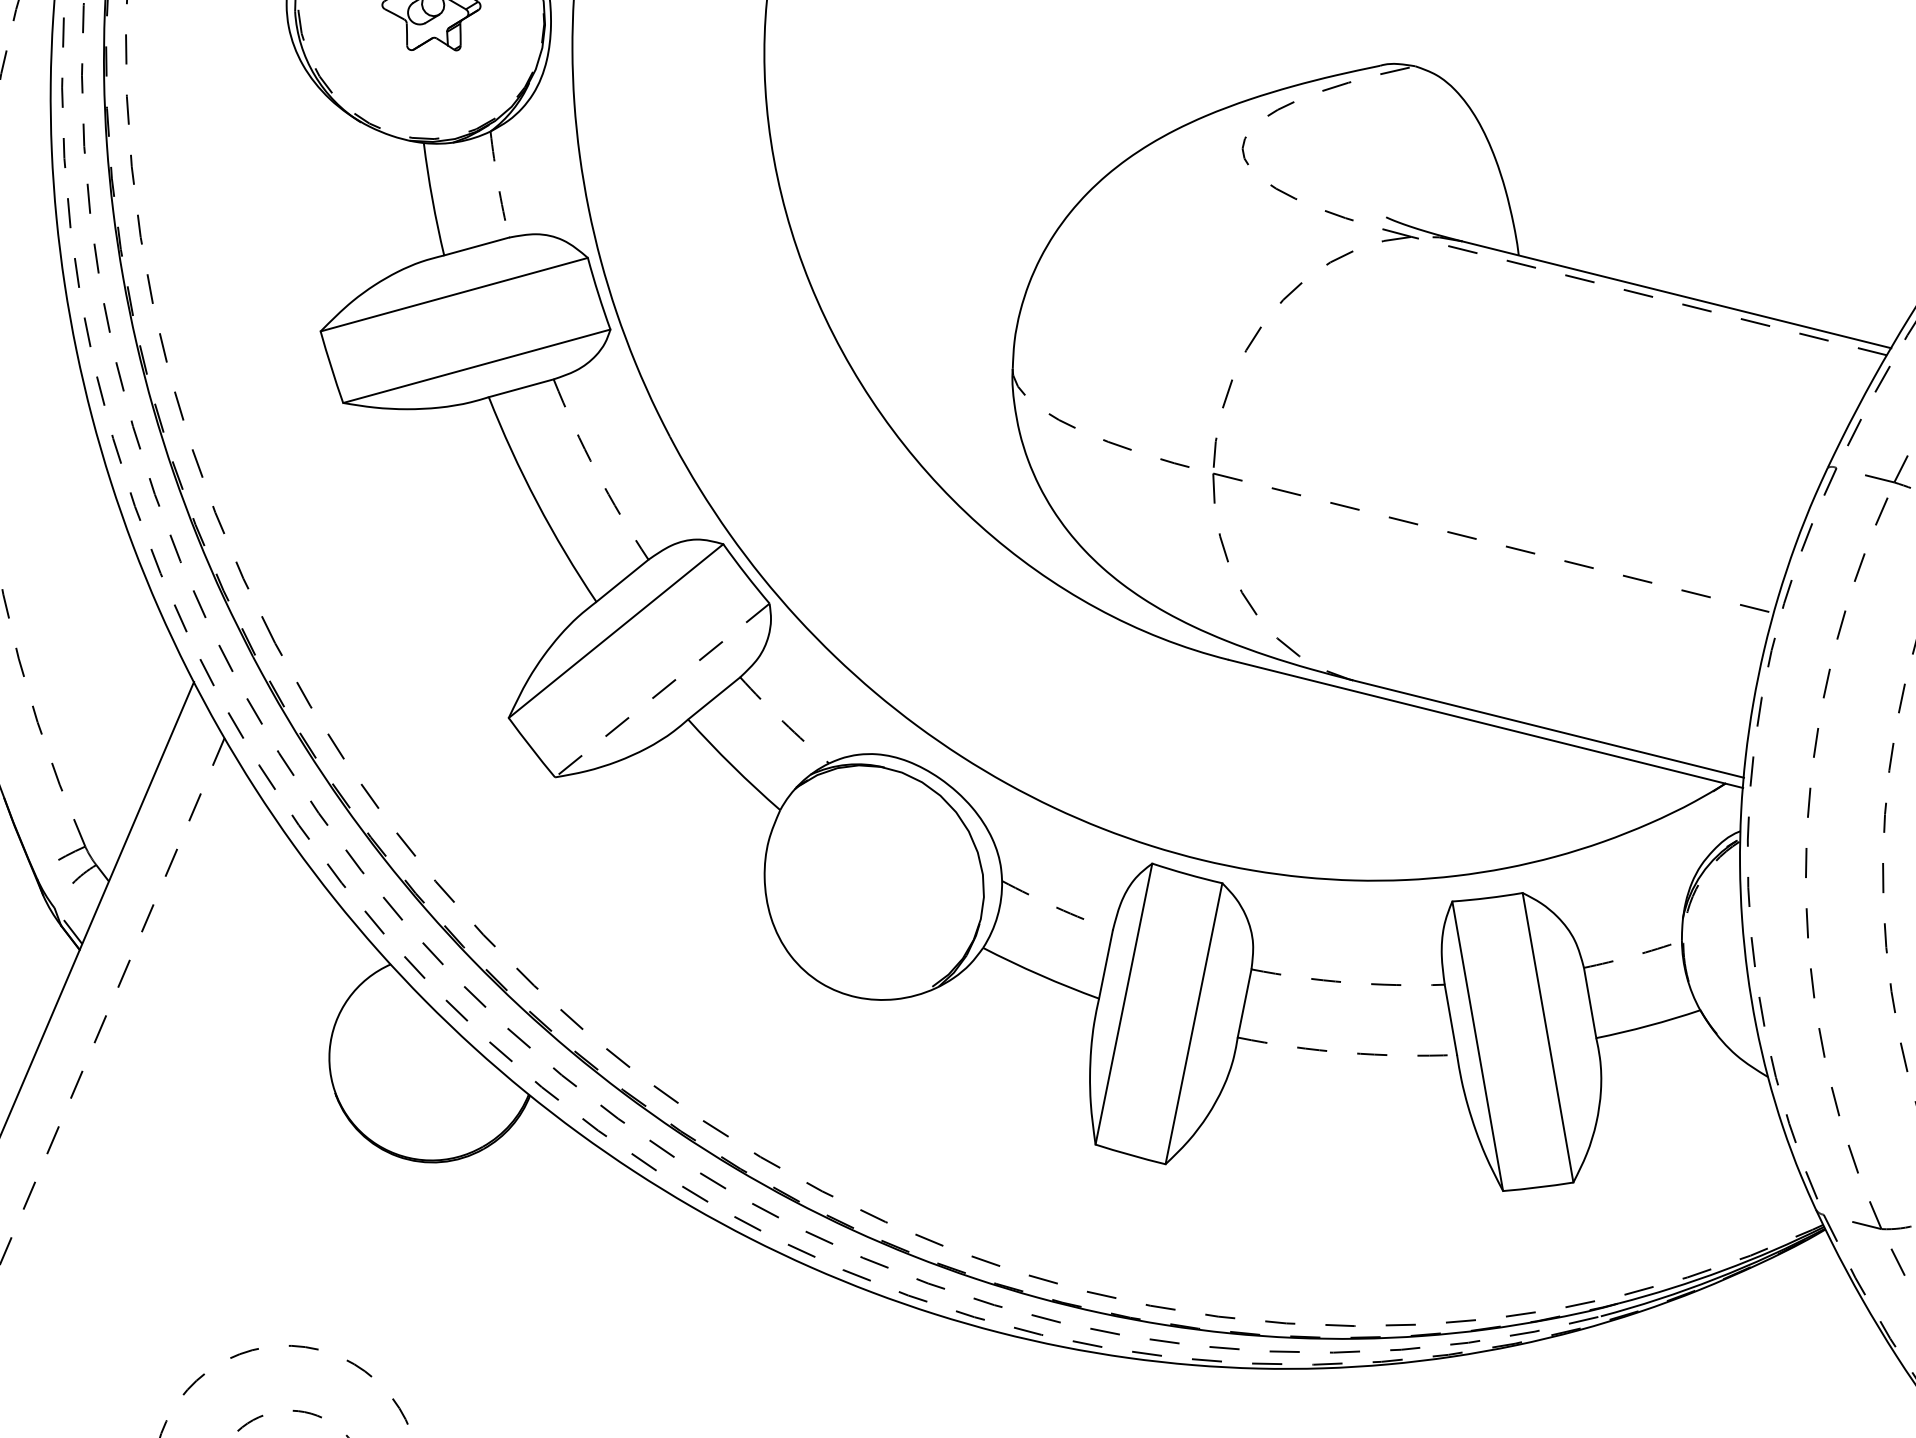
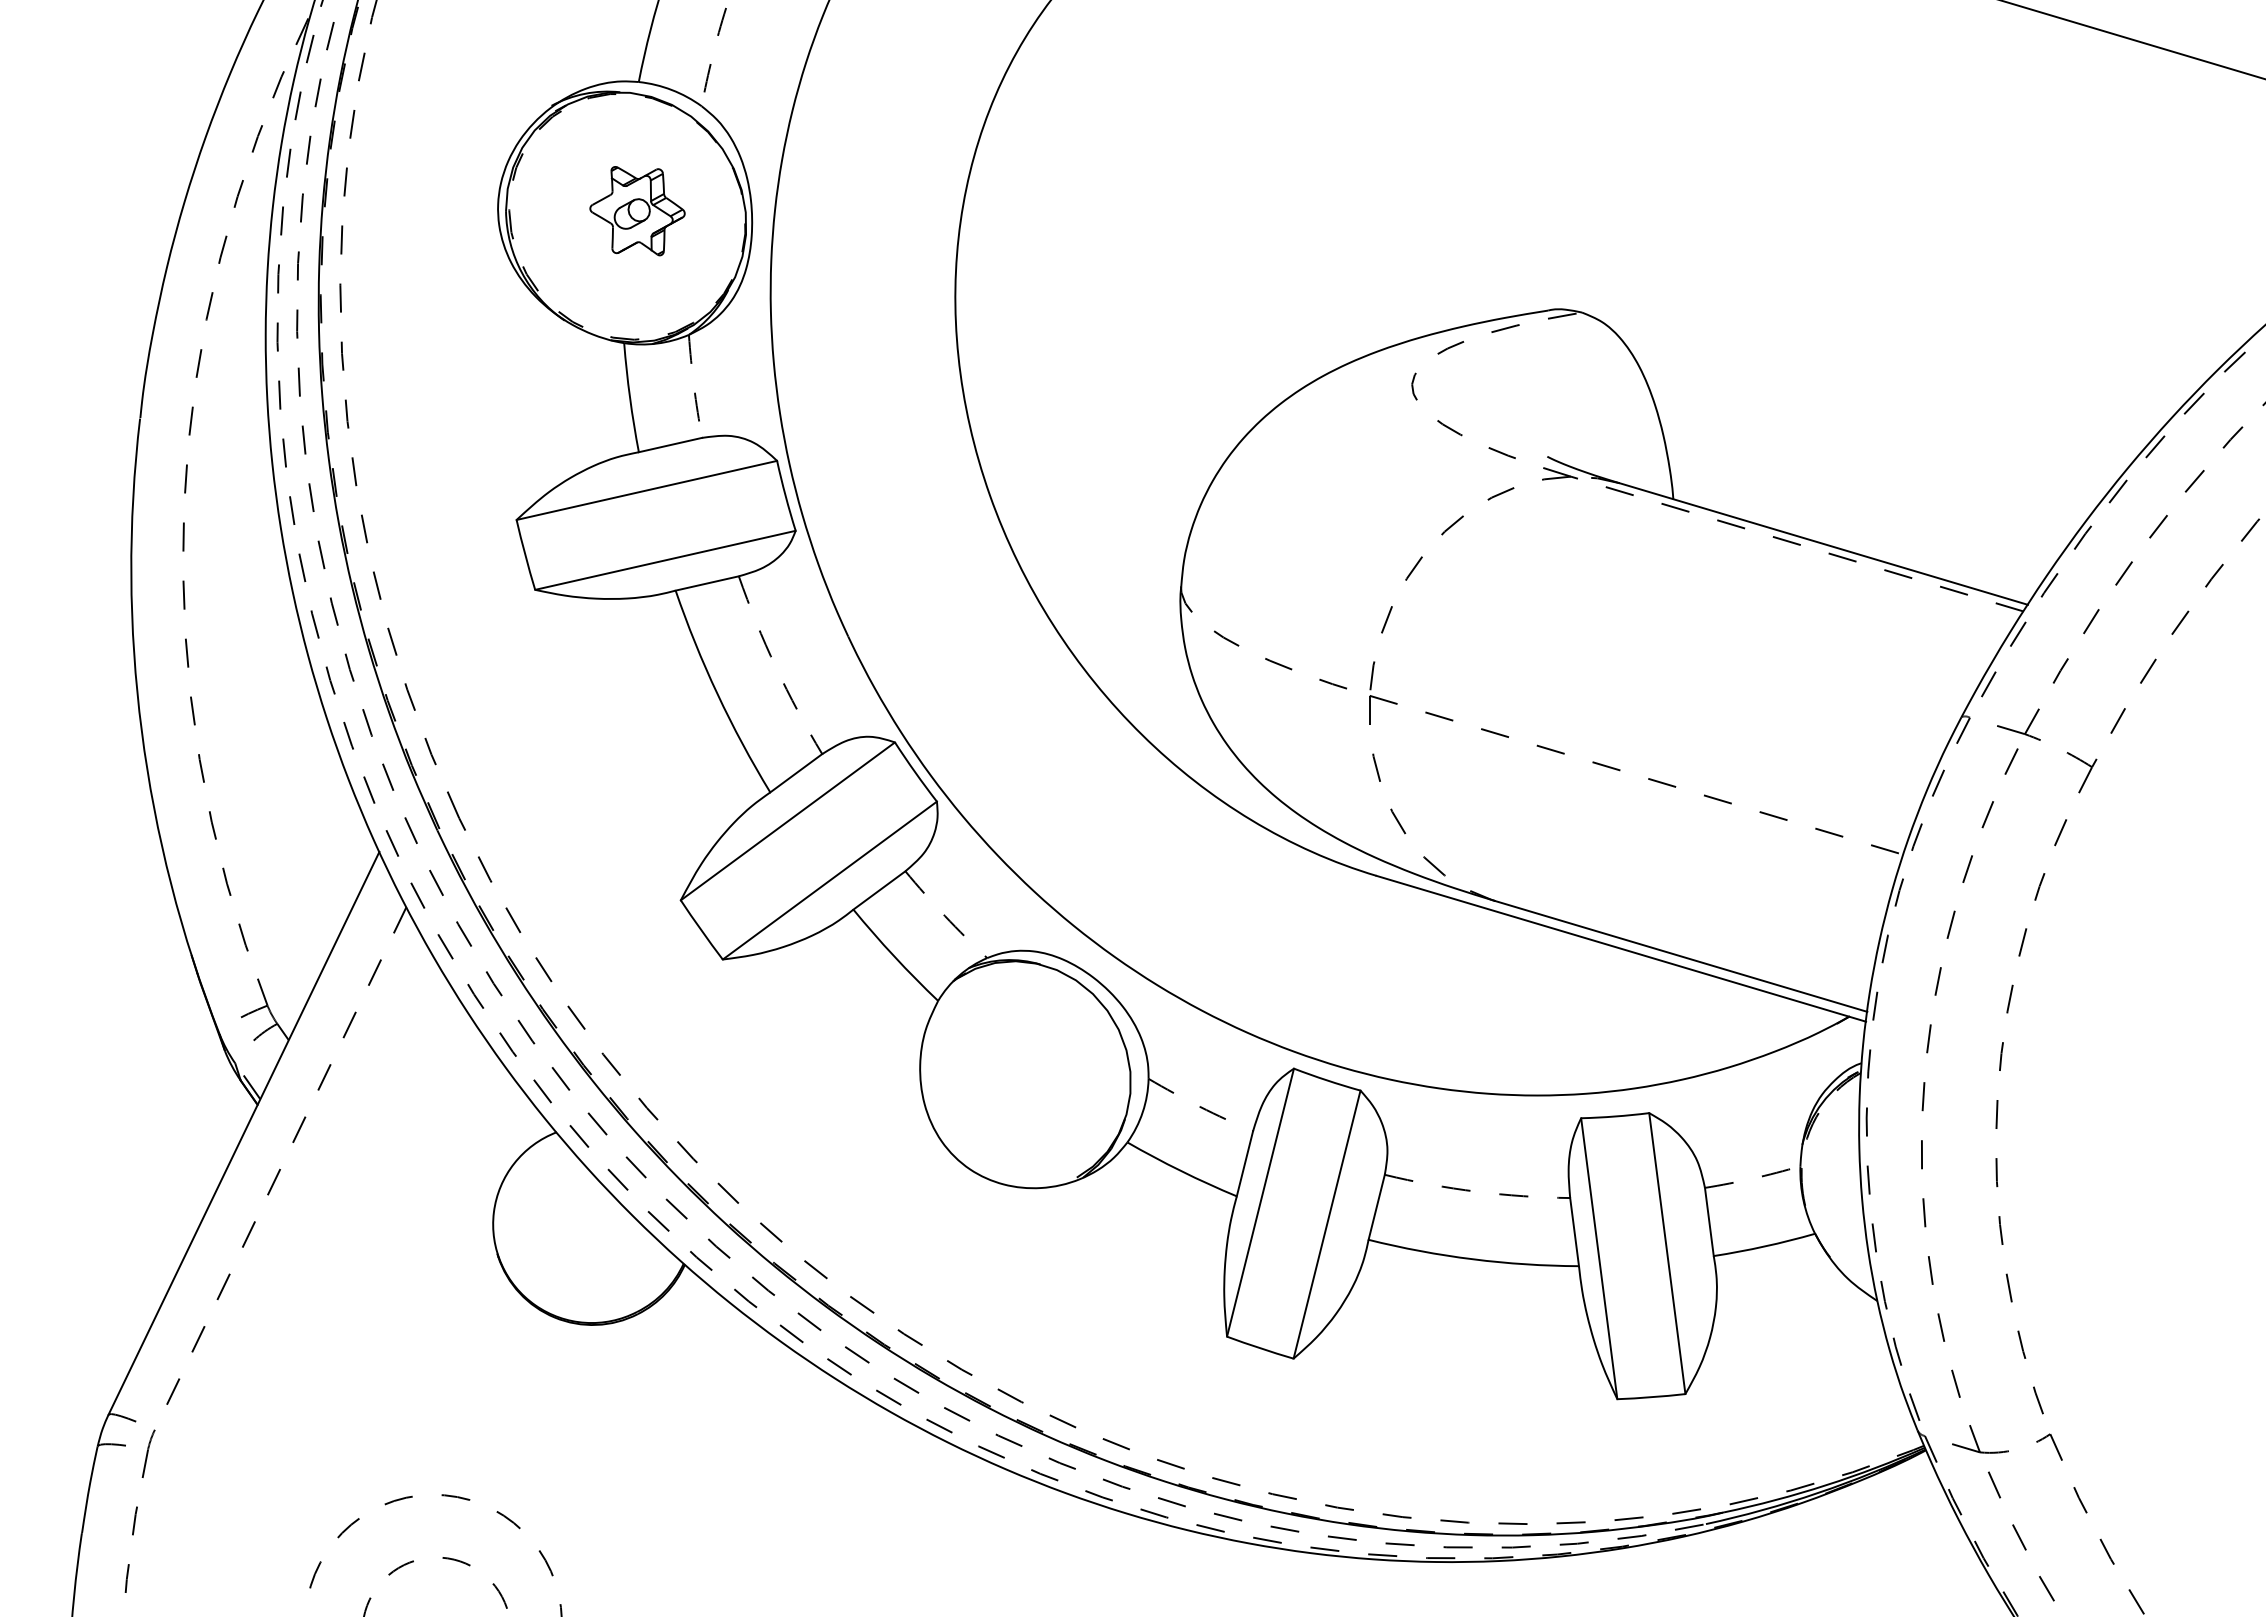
line: (661, 690) -> (829, 880), dashed -> solid
arc: (1346, 1053) -> (1472, 1259), dashed -> solid

